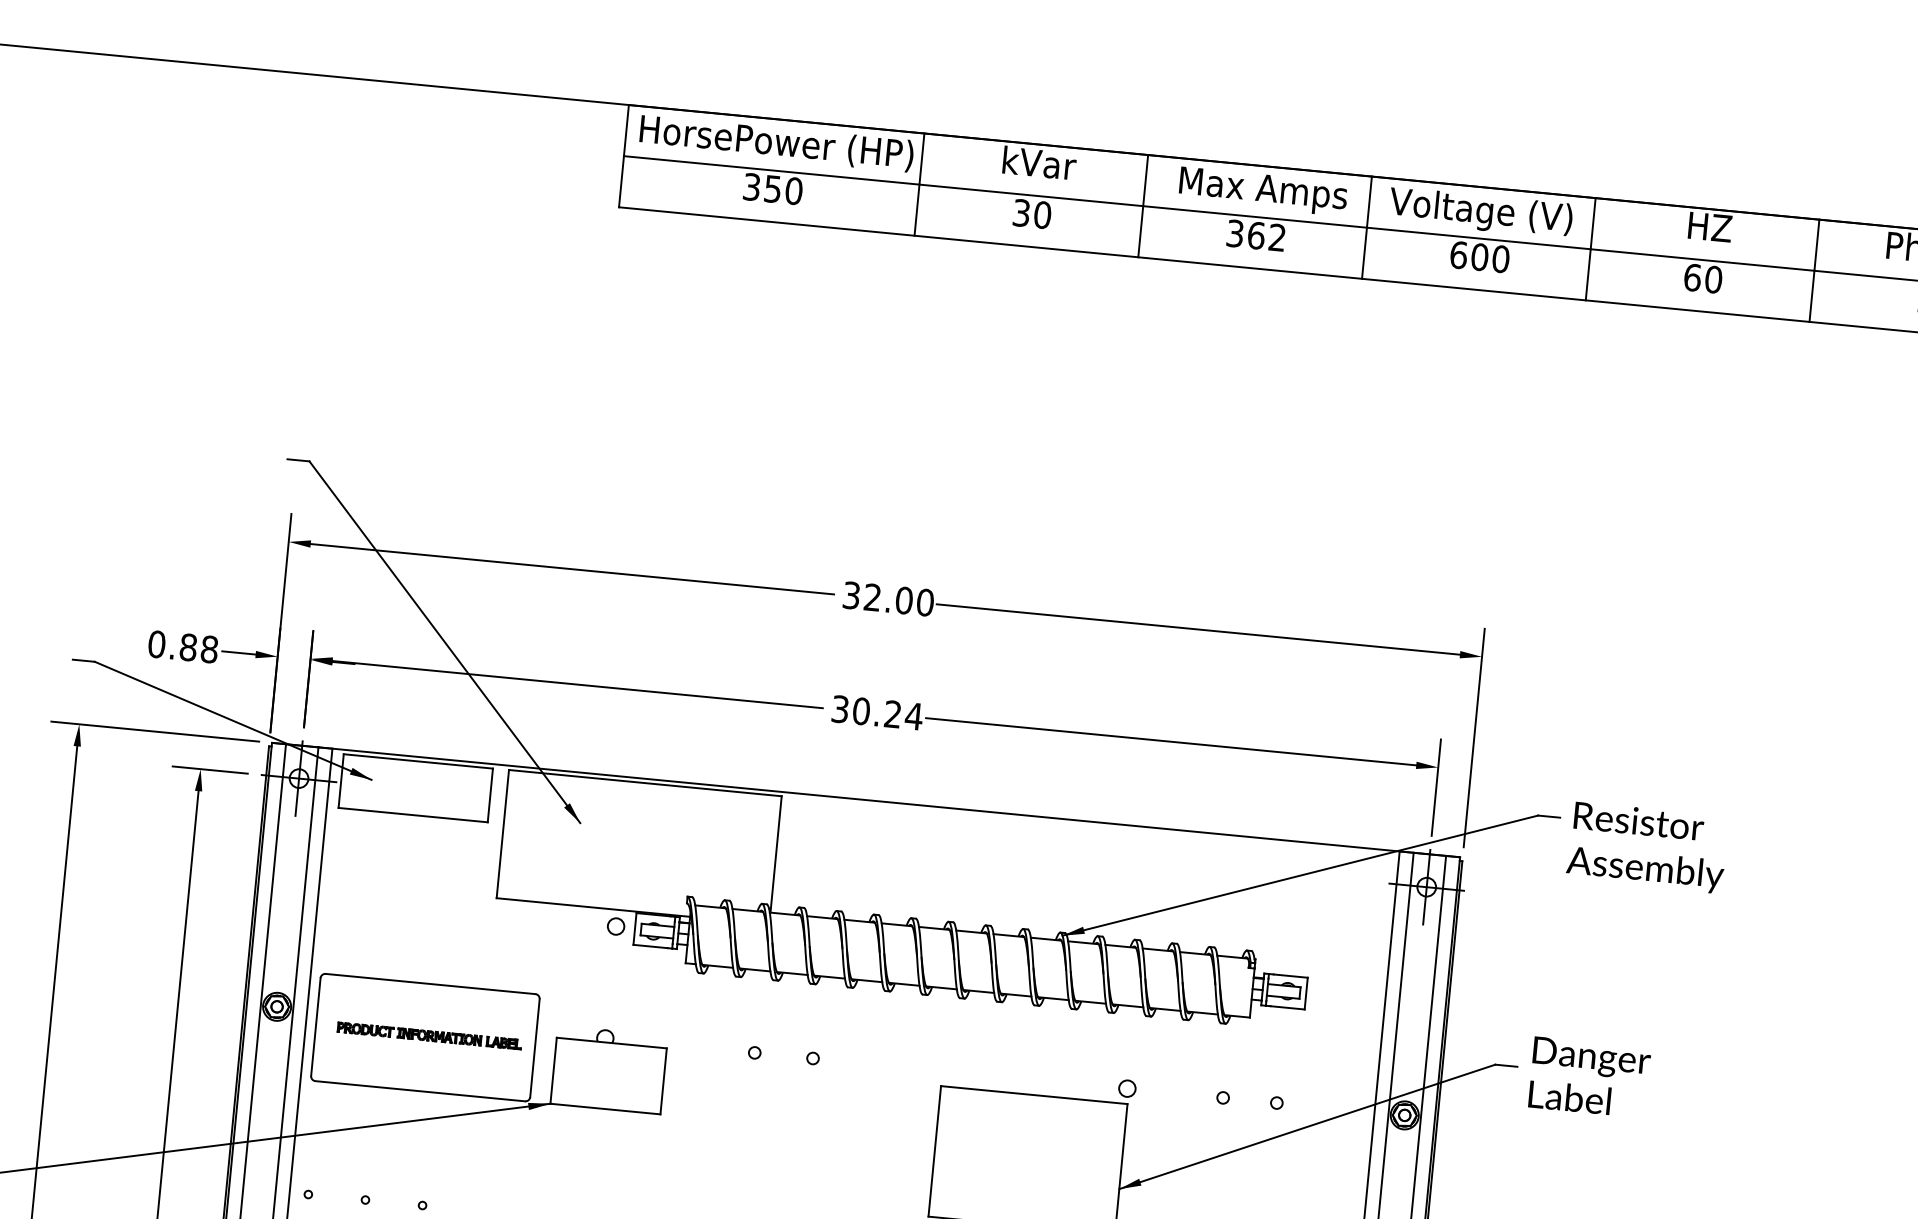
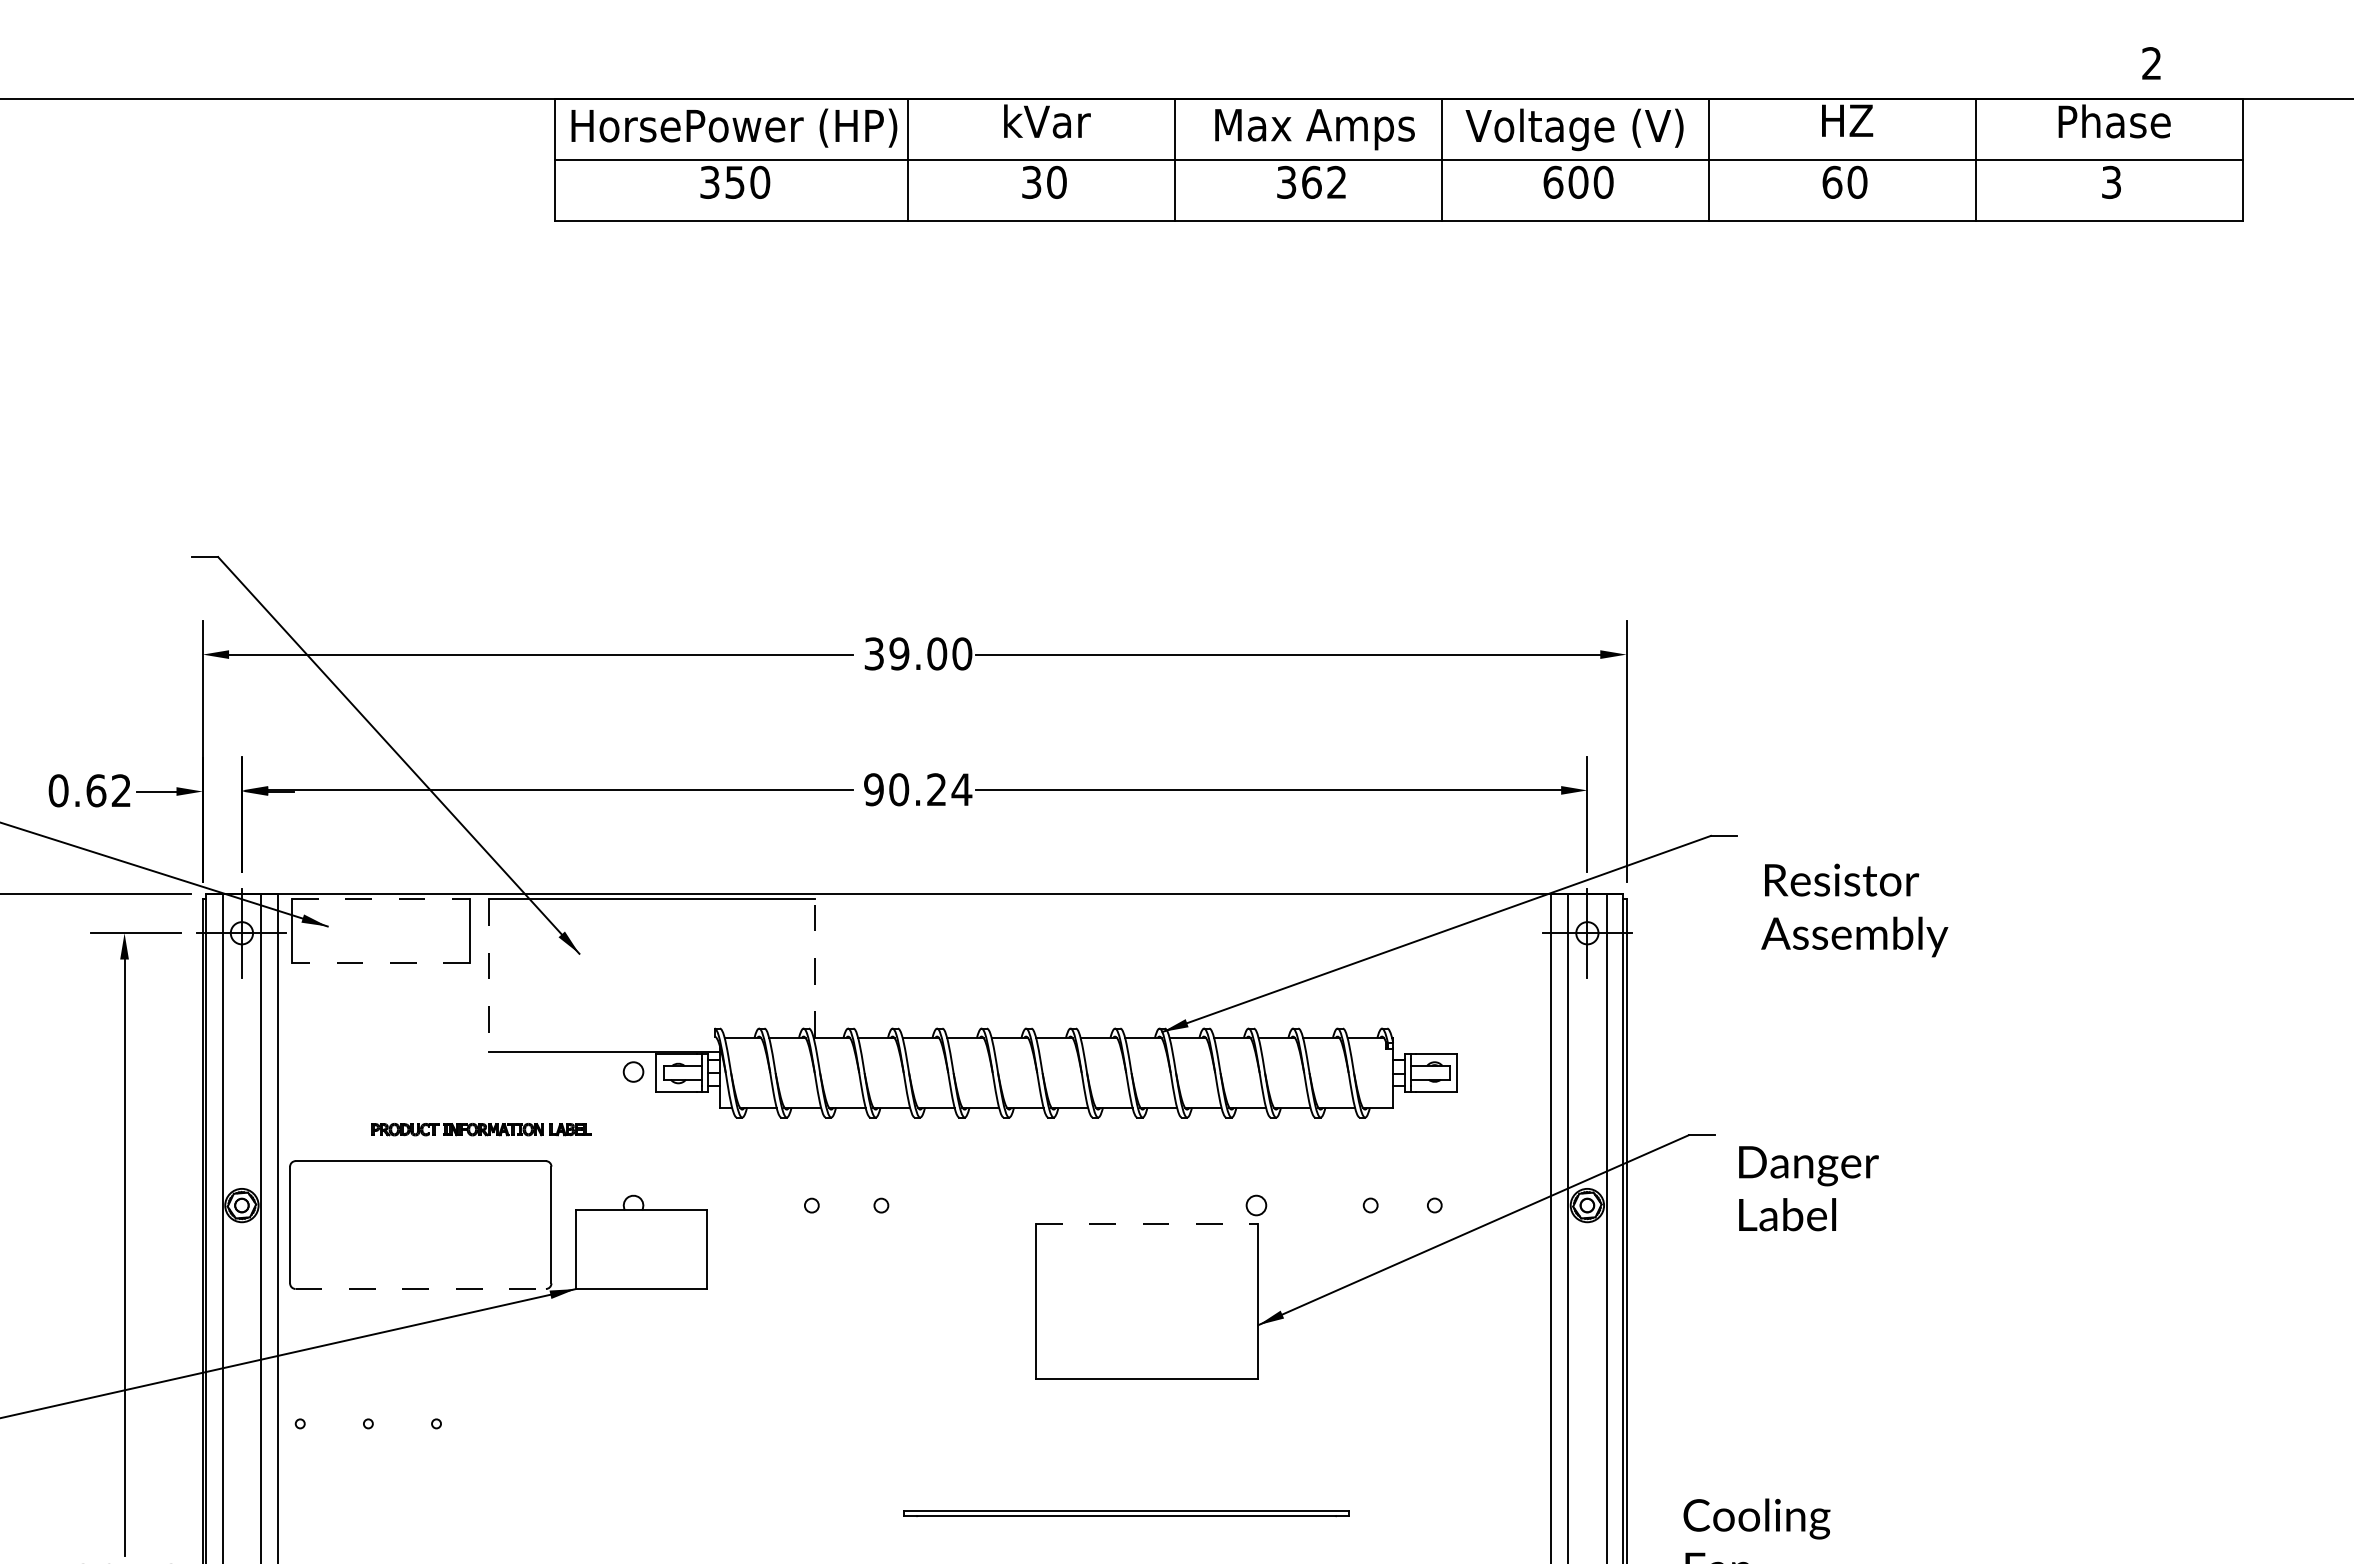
text: (872, 597) -> (899, 653), 32.00 -> 39.00
text: (198, 648) -> (108, 790), 0.88 -> 0.62
text: (840, 709) -> (873, 789), 30.24 -> 90.24
line: (417, 761) -> (380, 899), solid -> dashed
line: (412, 815) -> (380, 963), solid -> dashed
line: (503, 834) -> (489, 976), solid -> dashed
text: (1647, 847) -> (1854, 910), moved
line: (776, 854) -> (814, 968), solid -> dashed
part: (429, 1035) -> (481, 1129), moved
text: (1589, 1077) -> (1808, 1188), moved
line: (420, 1091) -> (421, 1289), solid -> dashed
line: (1034, 1094) -> (1147, 1223), solid -> dashed

